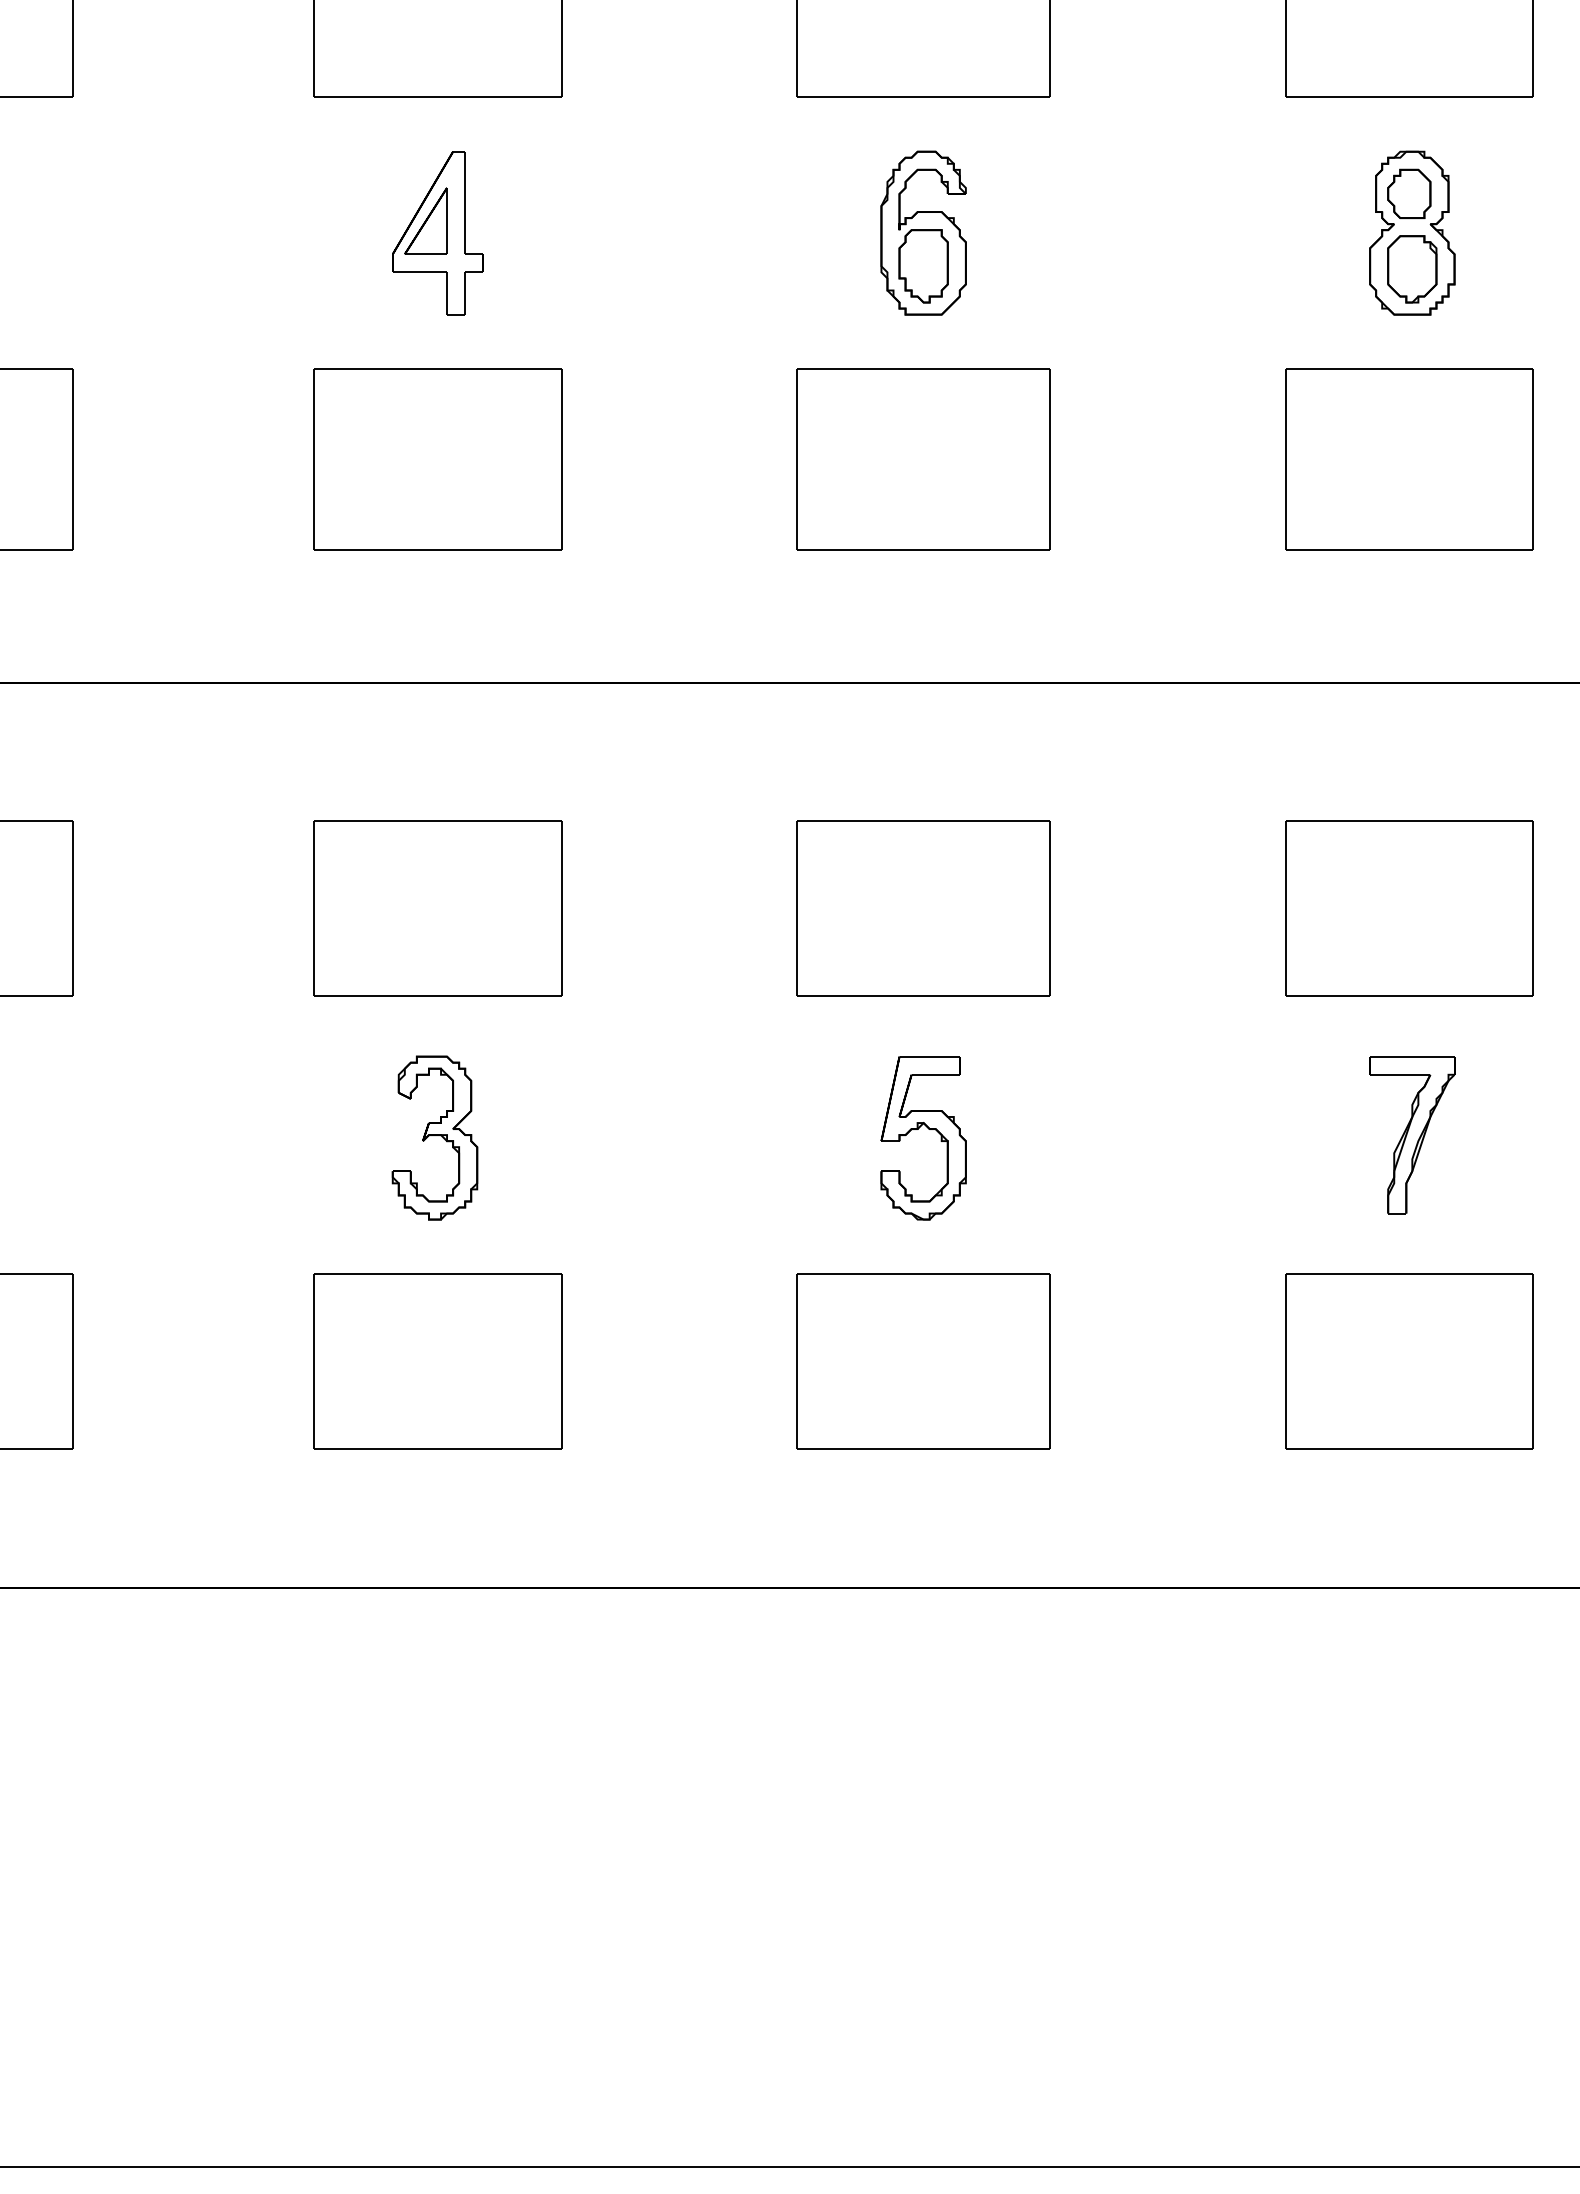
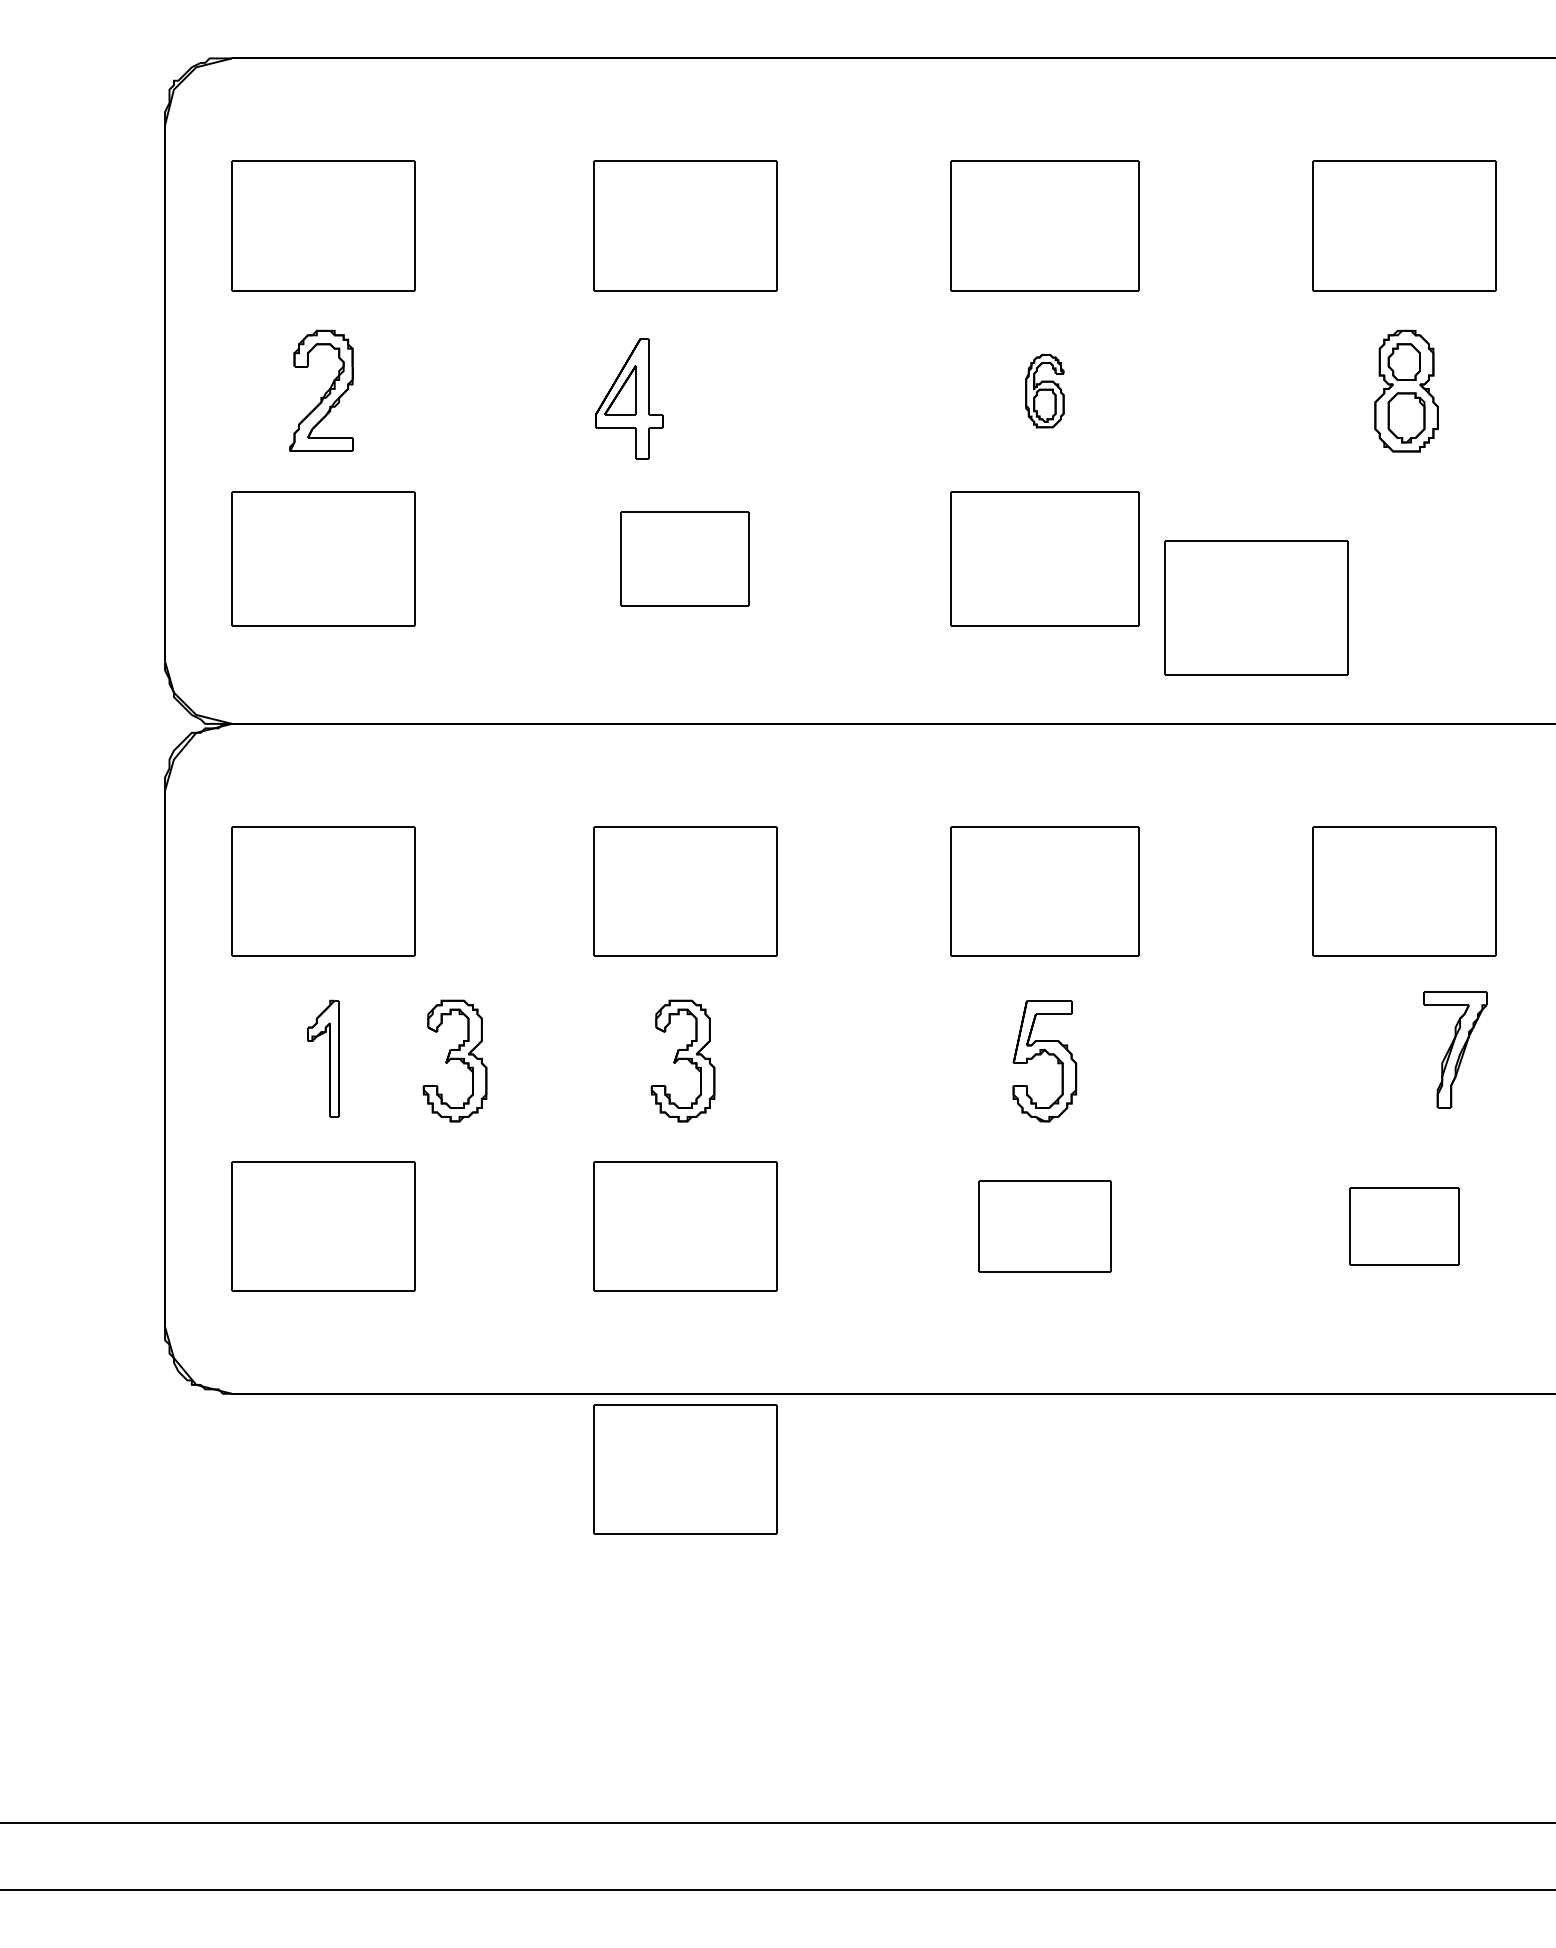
part: (438, 232) -> (629, 398), moved
part: (923, 232) -> (1044, 390), size x0.6
part: (438, 459) -> (685, 558), size x0.7
part: (1409, 459) -> (1256, 607), moved
part: (1412, 1134) -> (1455, 1049), moved
part: (126, 1137) -> (454, 1060), added
part: (923, 1361) -> (1044, 1226), size x0.7
part: (1409, 1361) -> (1404, 1226), size x0.6
part: (438, 1689) -> (685, 1469), added

